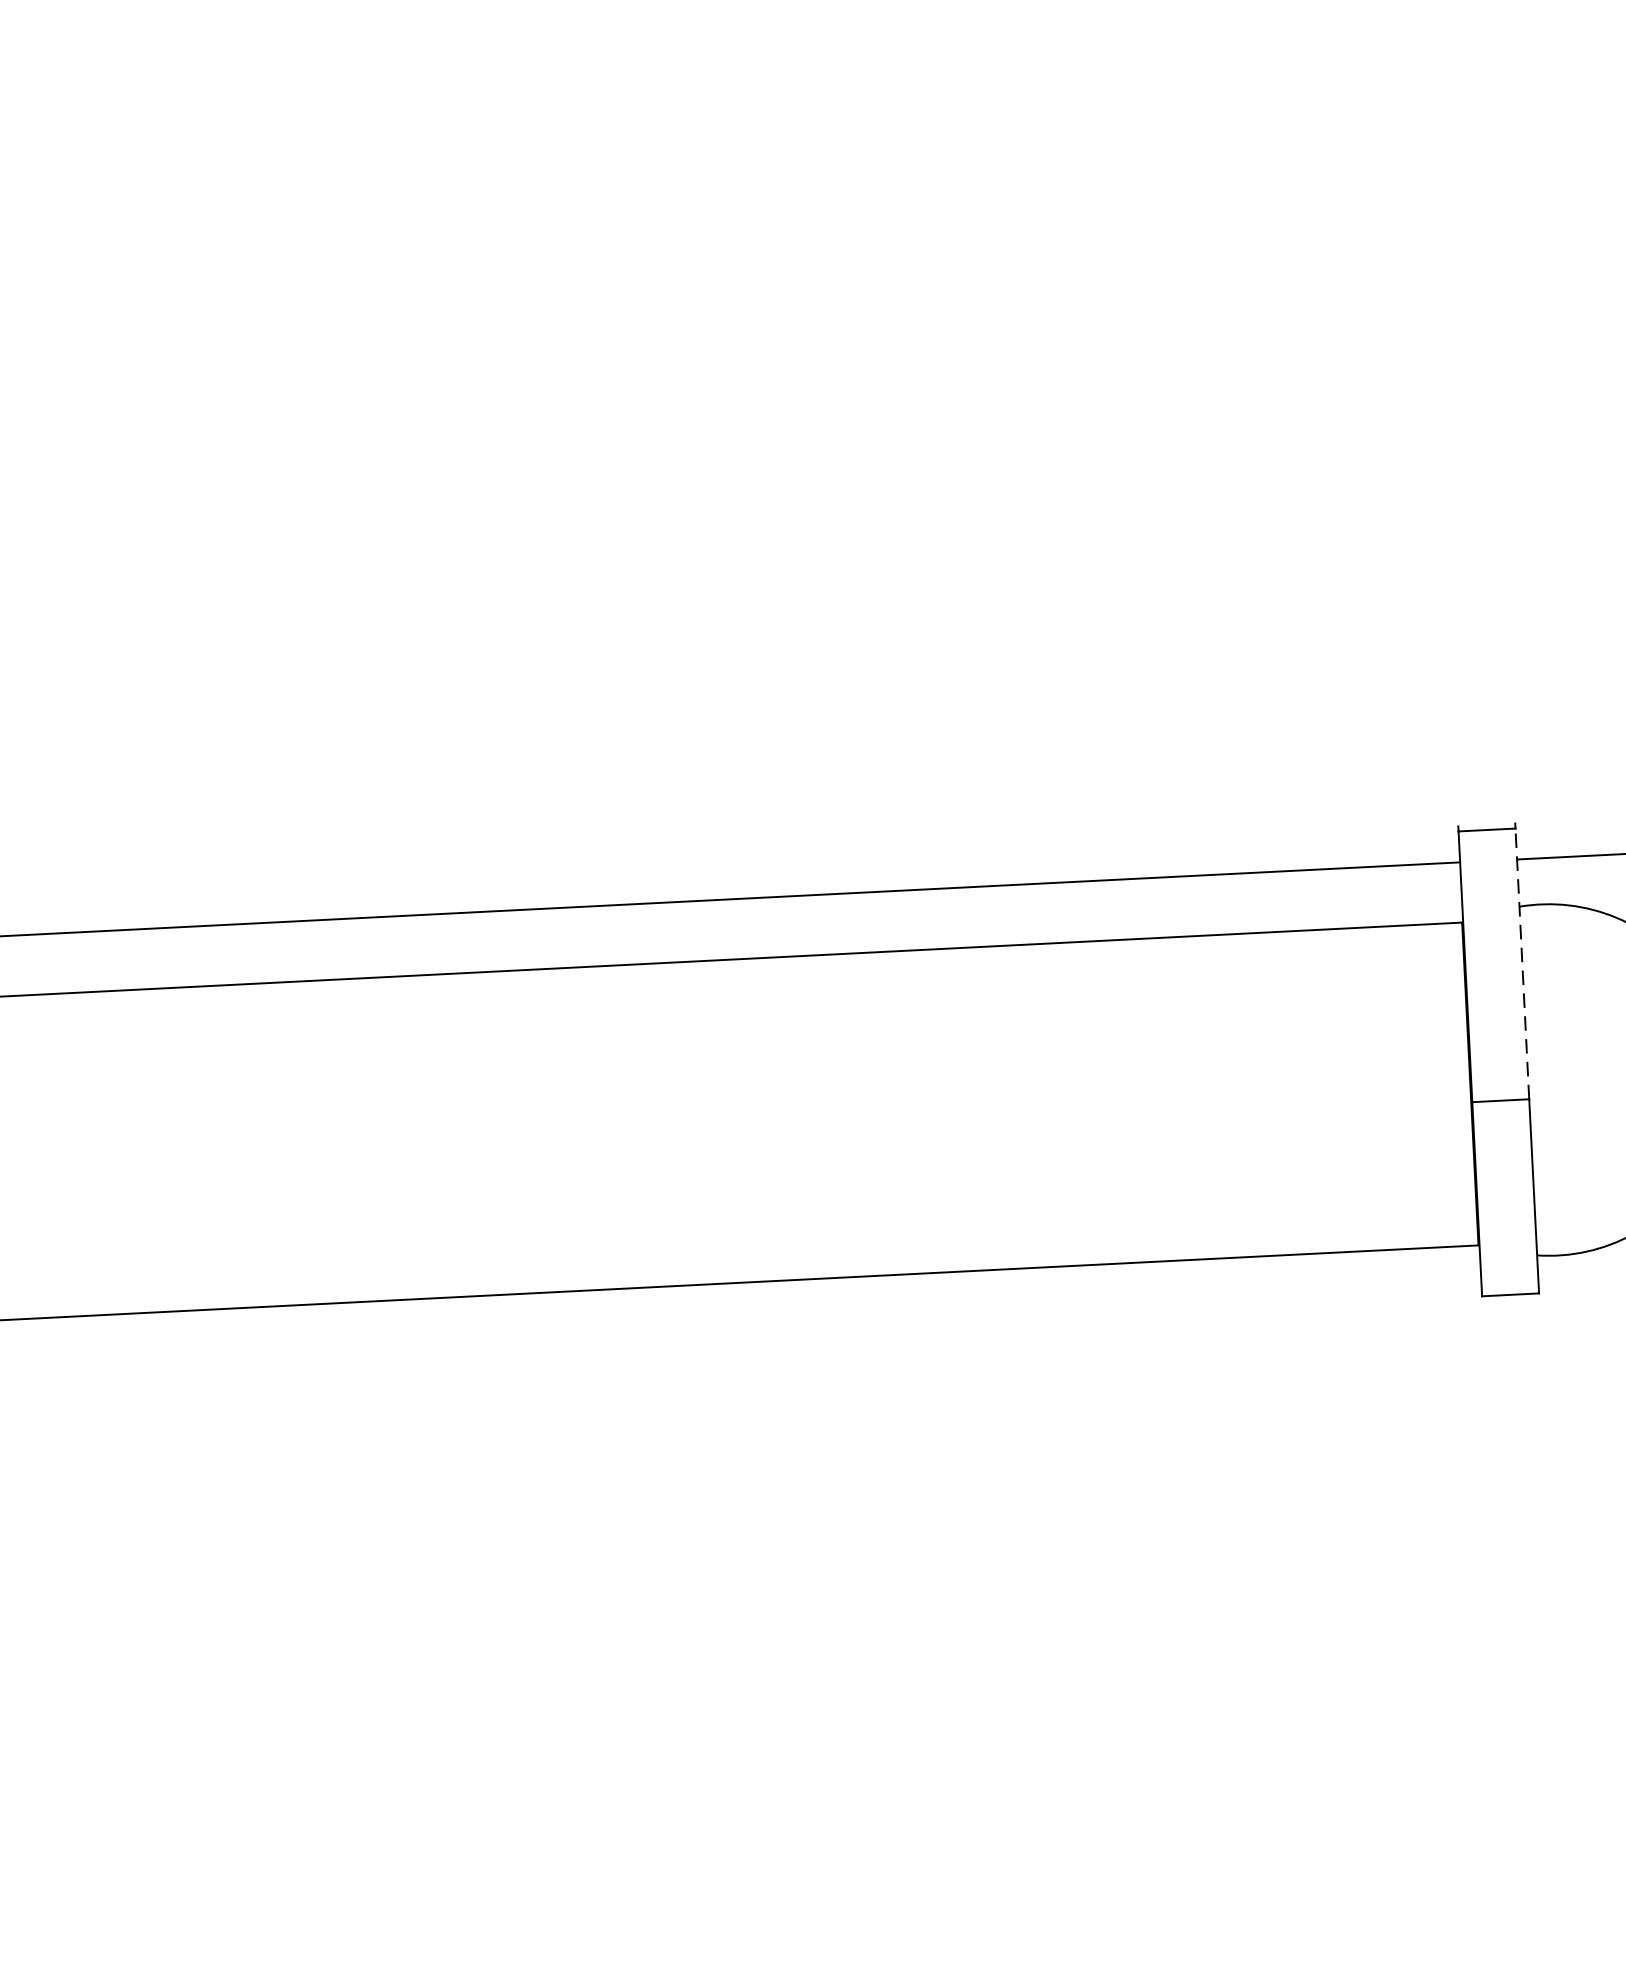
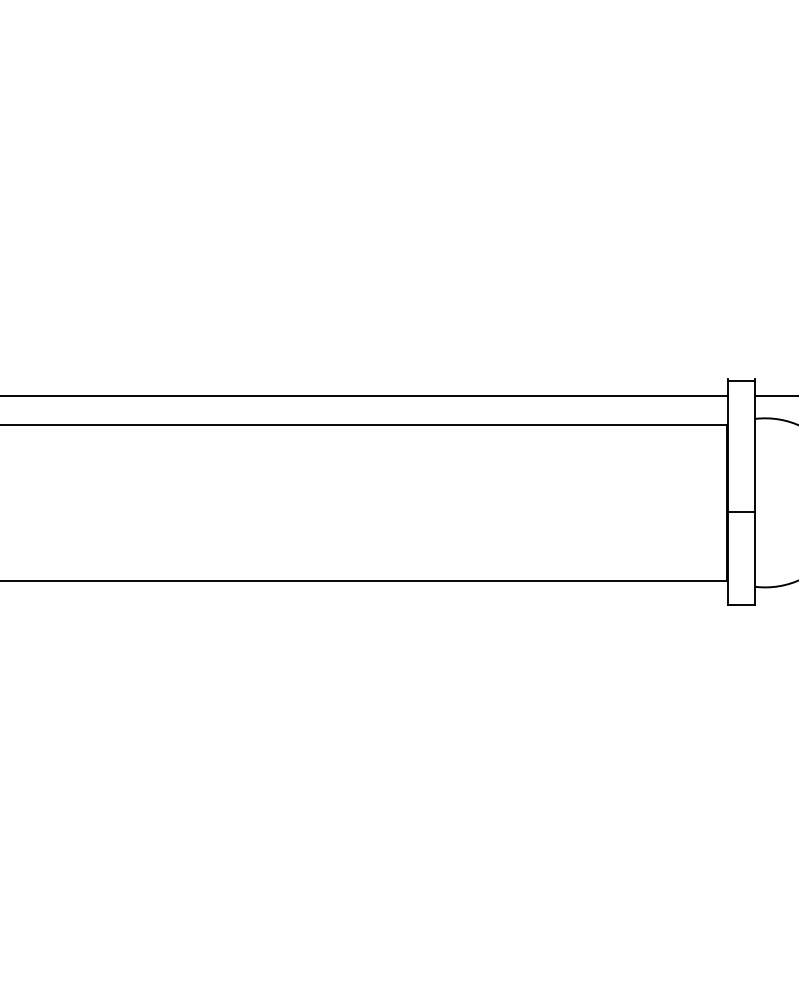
line: (1522, 961) -> (755, 445), dashed -> solid

